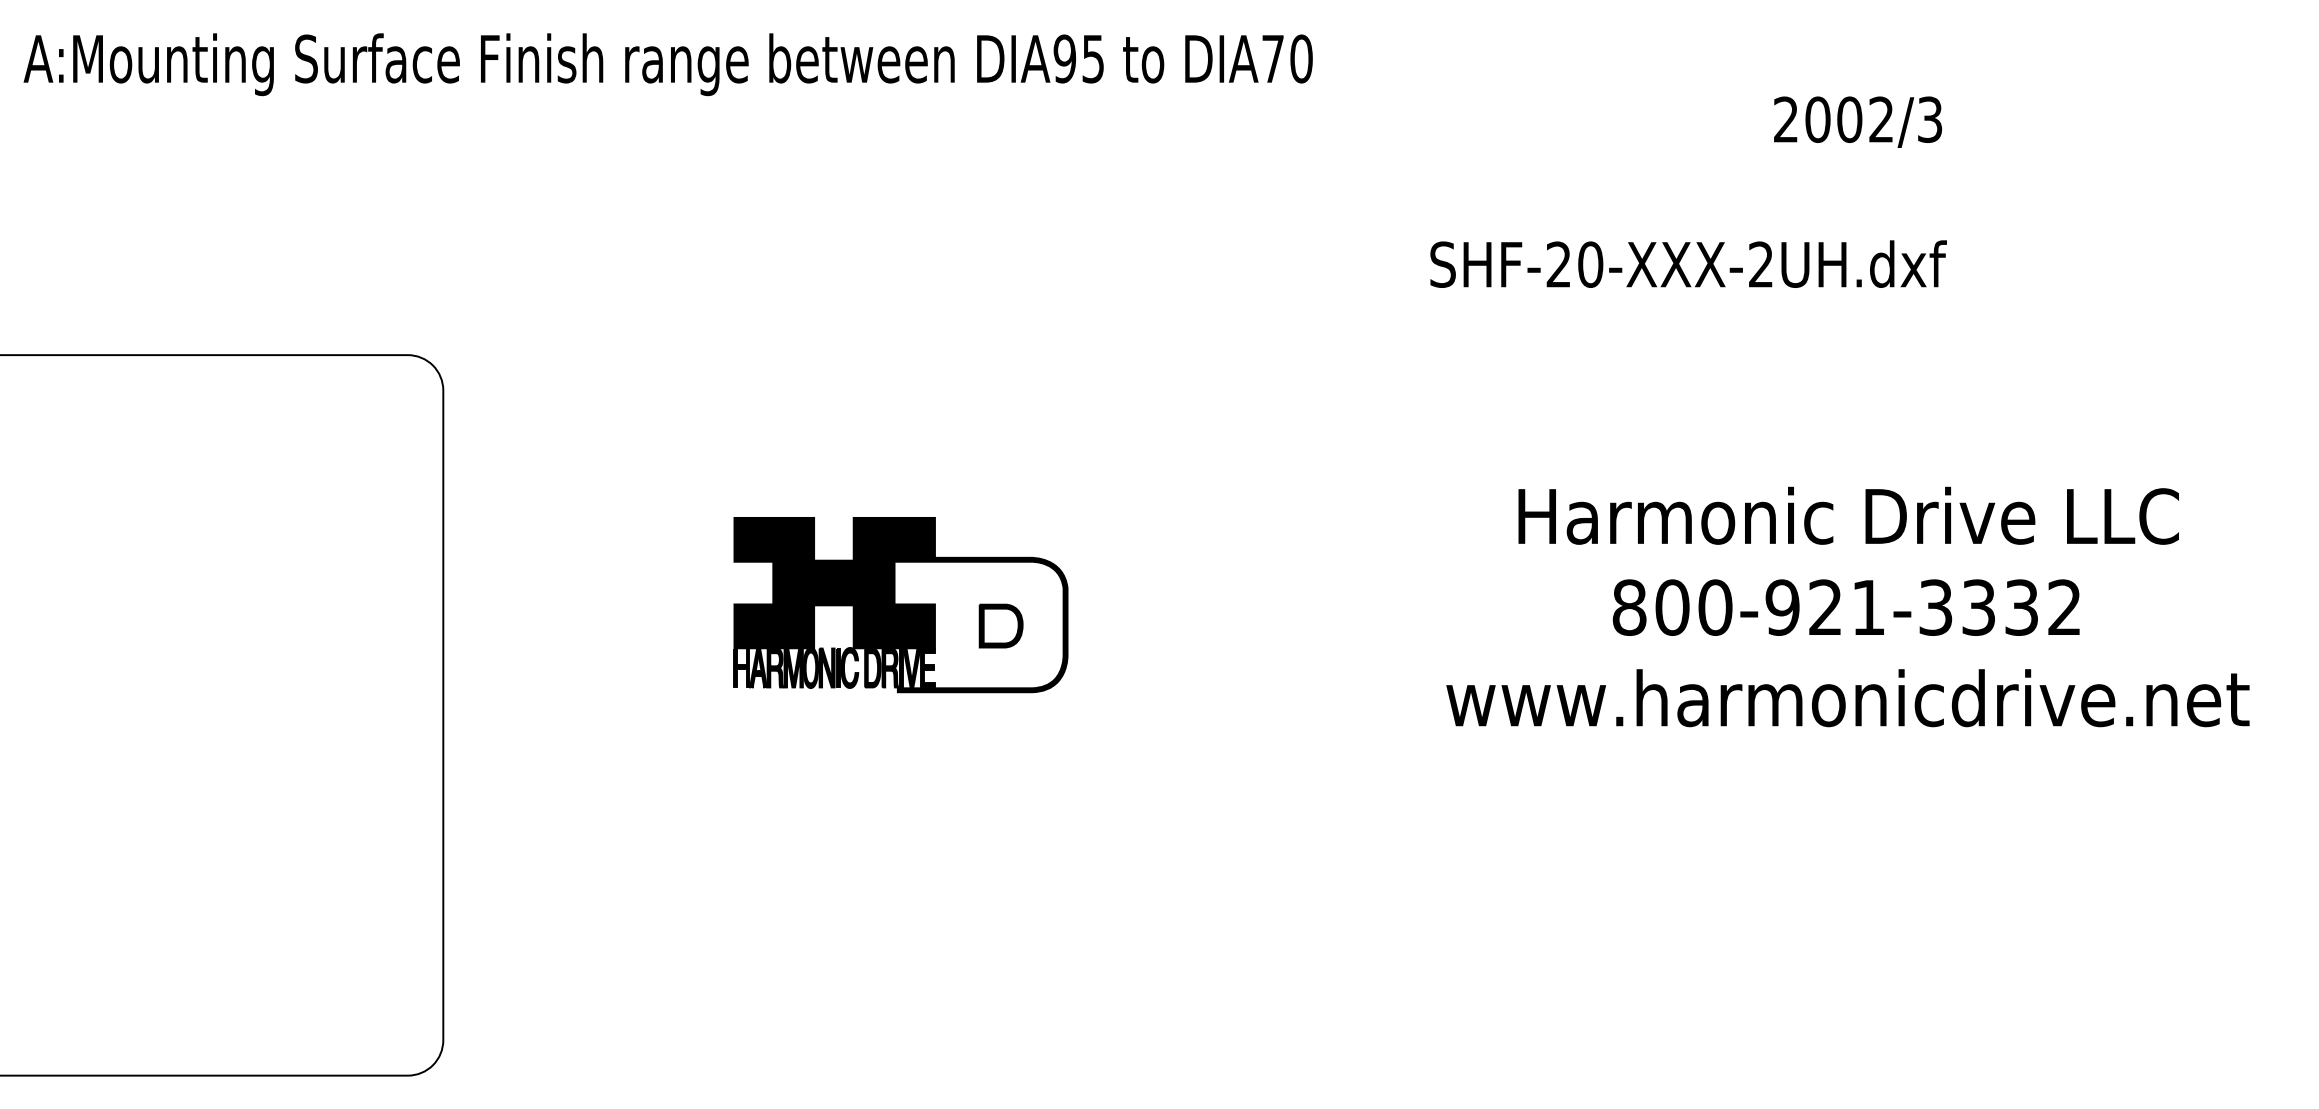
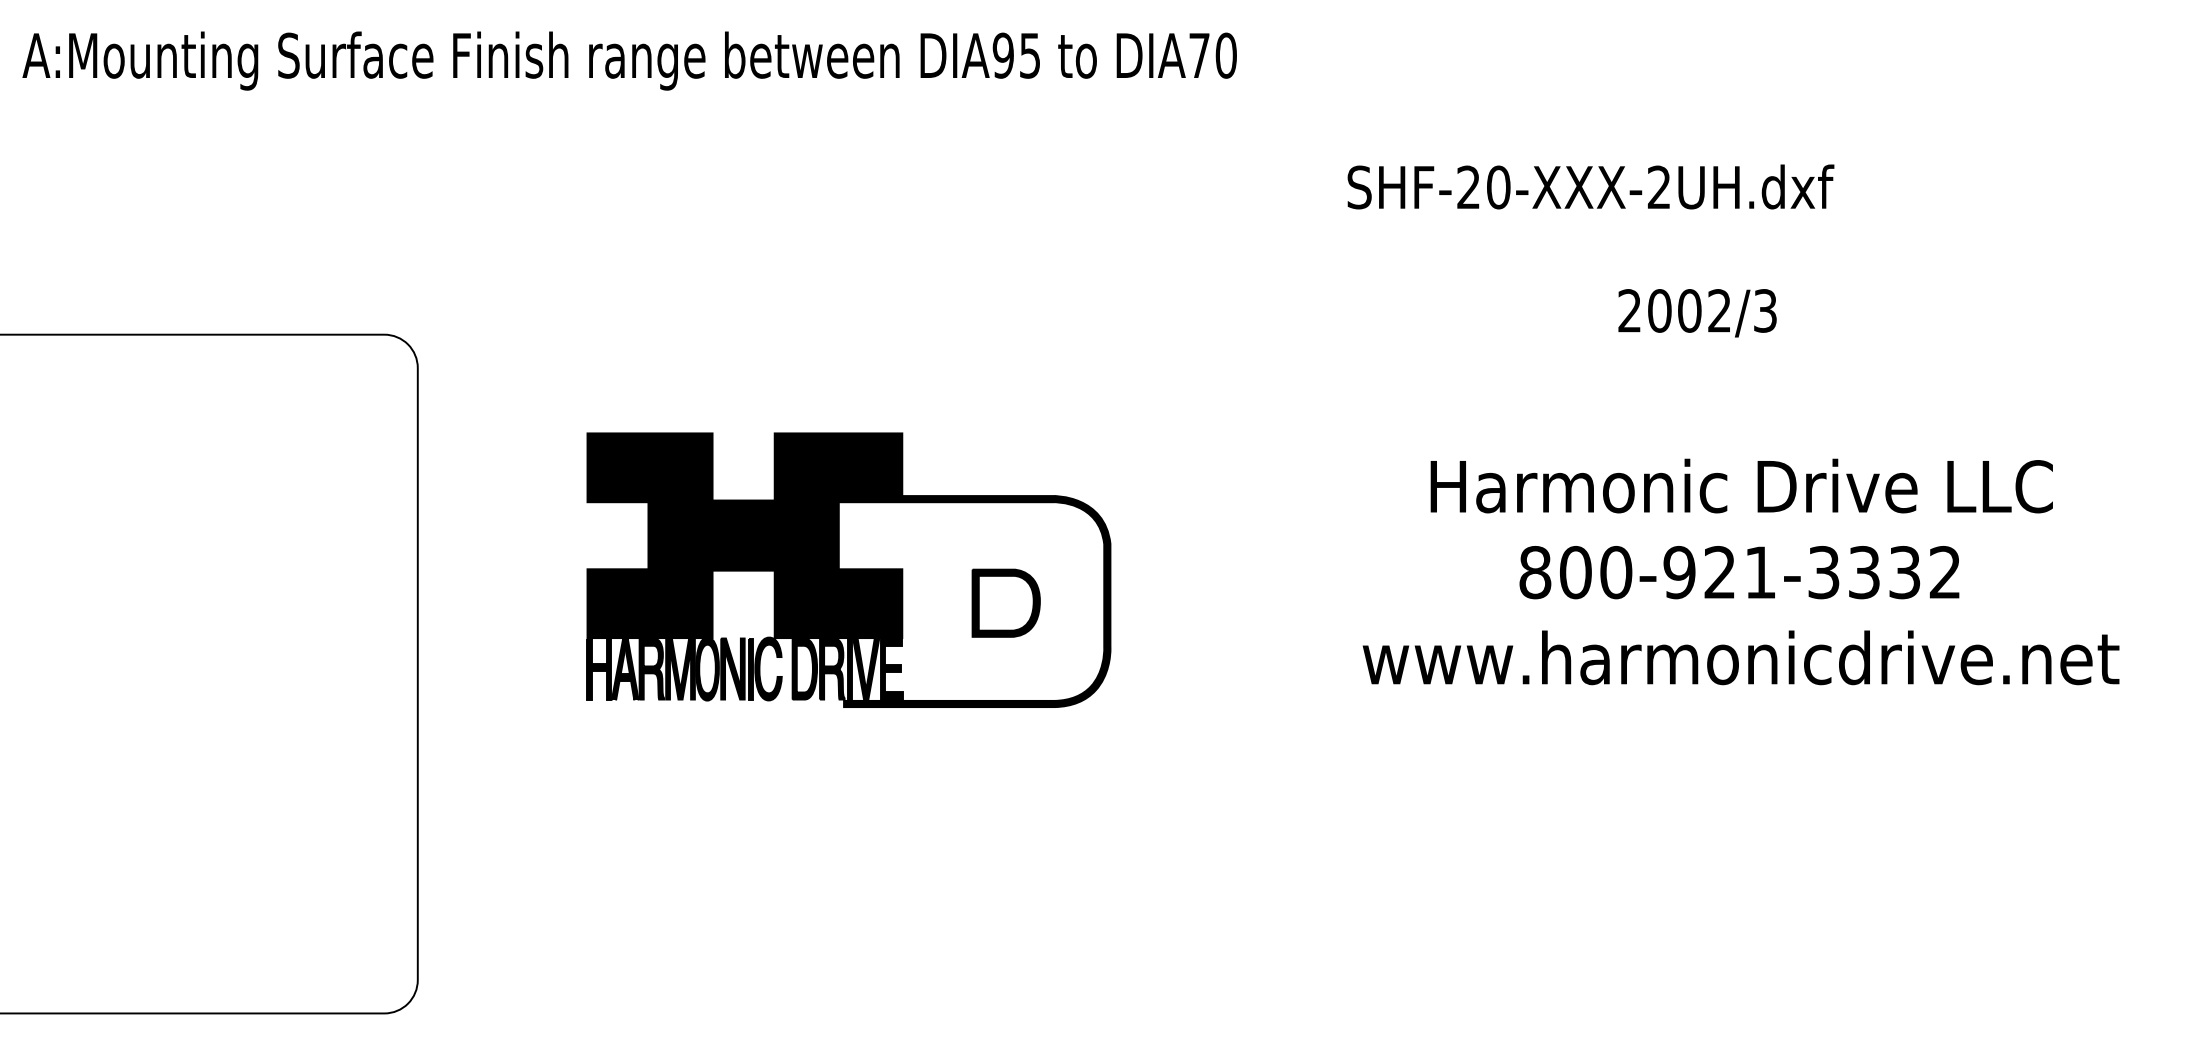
text: (1857, 122) -> (1697, 313), moved
text: (1688, 263) -> (1590, 186), moved
part: (900, 604) -> (848, 569), size x1.67

